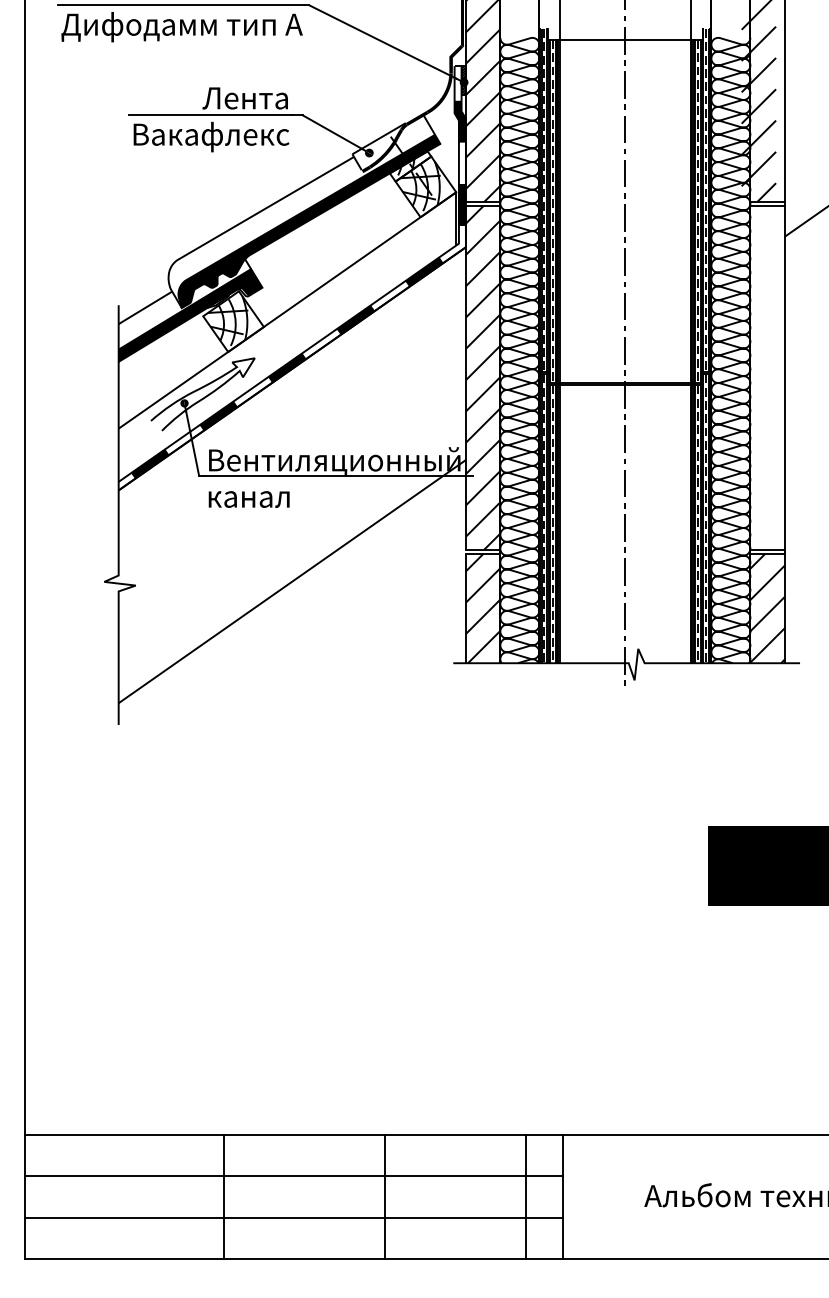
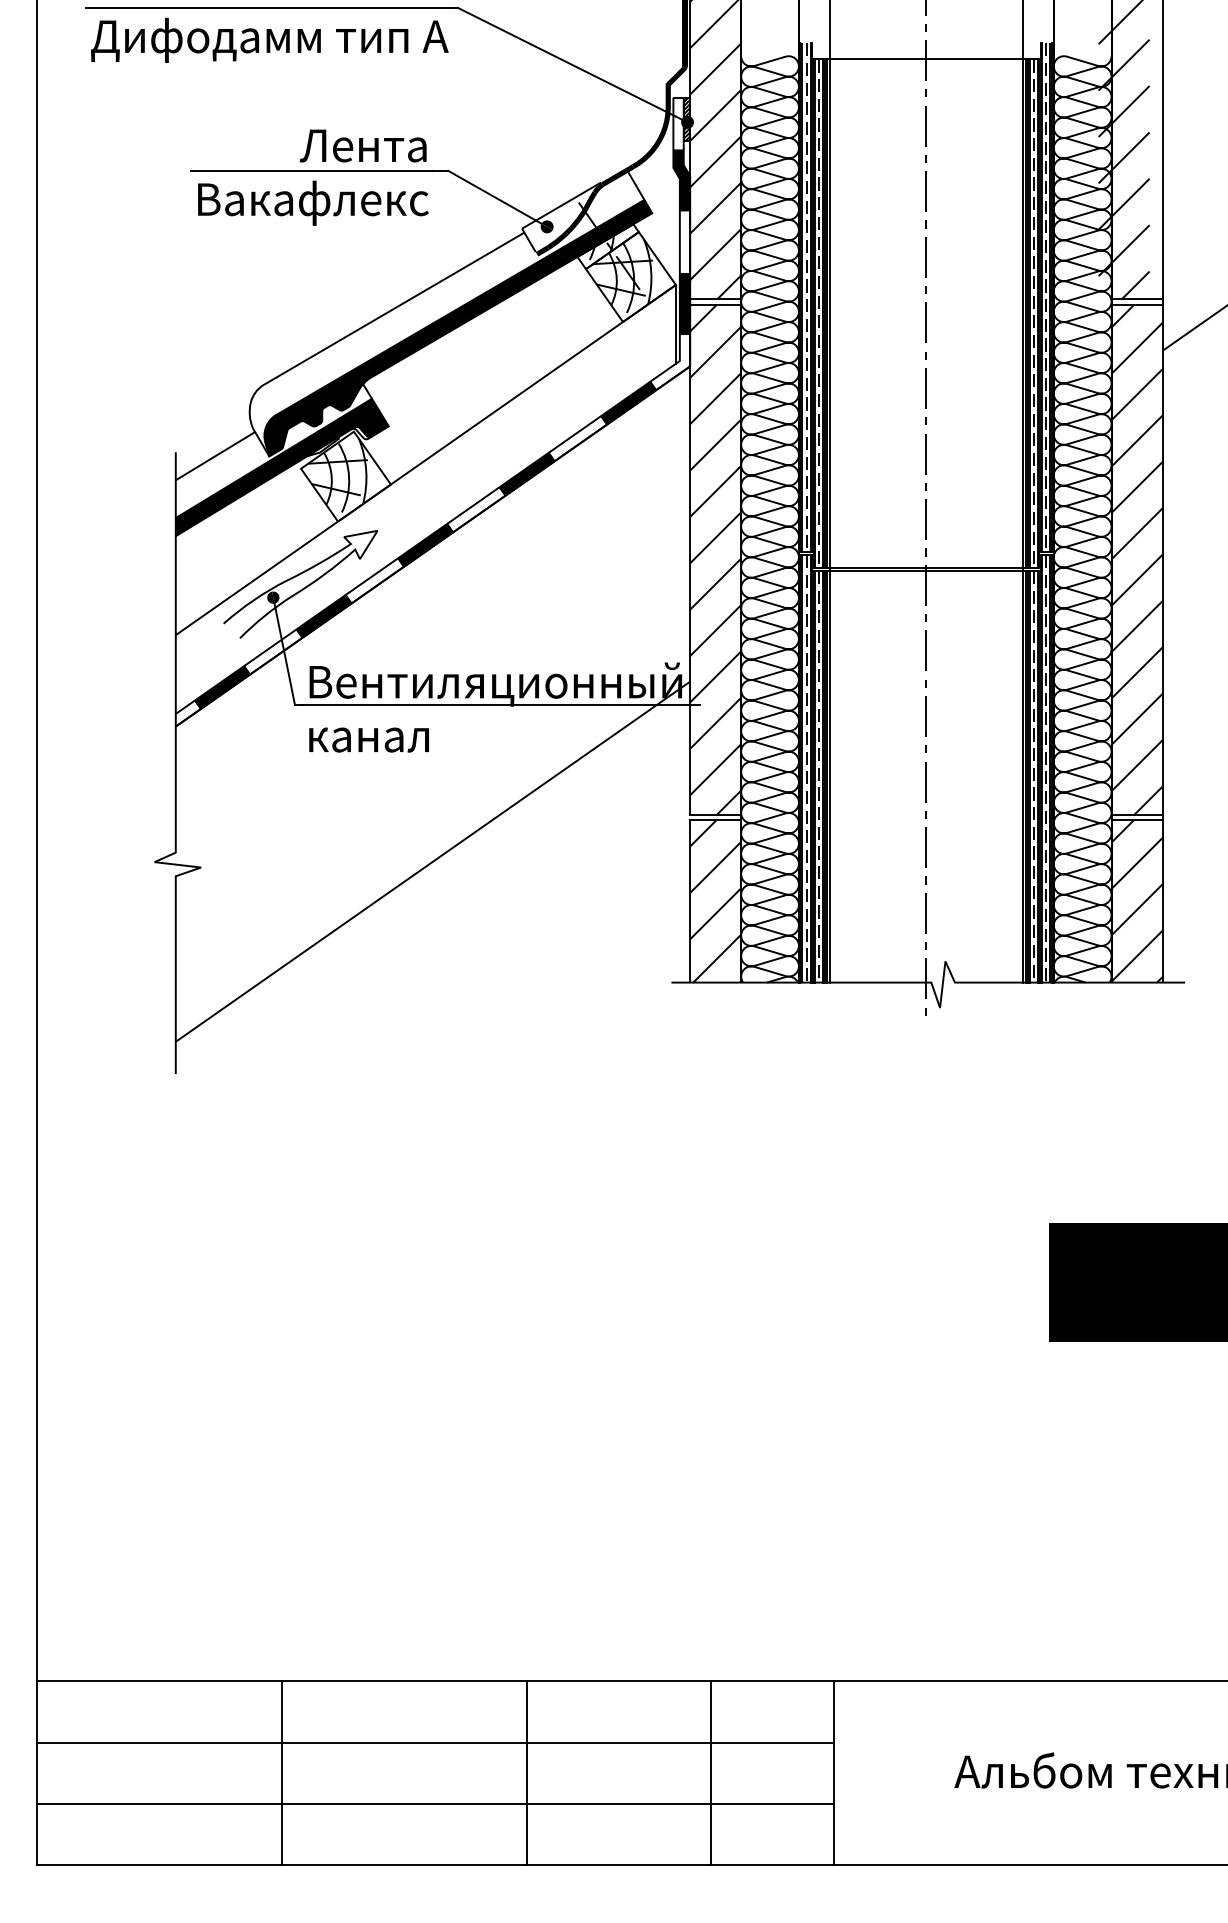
hatch: (767, 377) -> (1136, 559), added
line: (224, 1196) -> (282, 1772), moved
line: (384, 1196) -> (526, 1772), moved
line: (526, 1196) -> (711, 1772), moved

